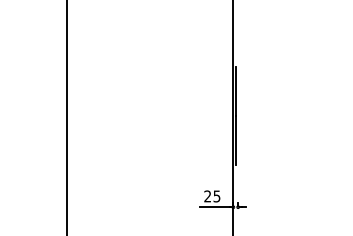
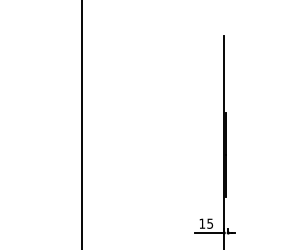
text: (206, 196) -> (201, 223), 25 -> 15

